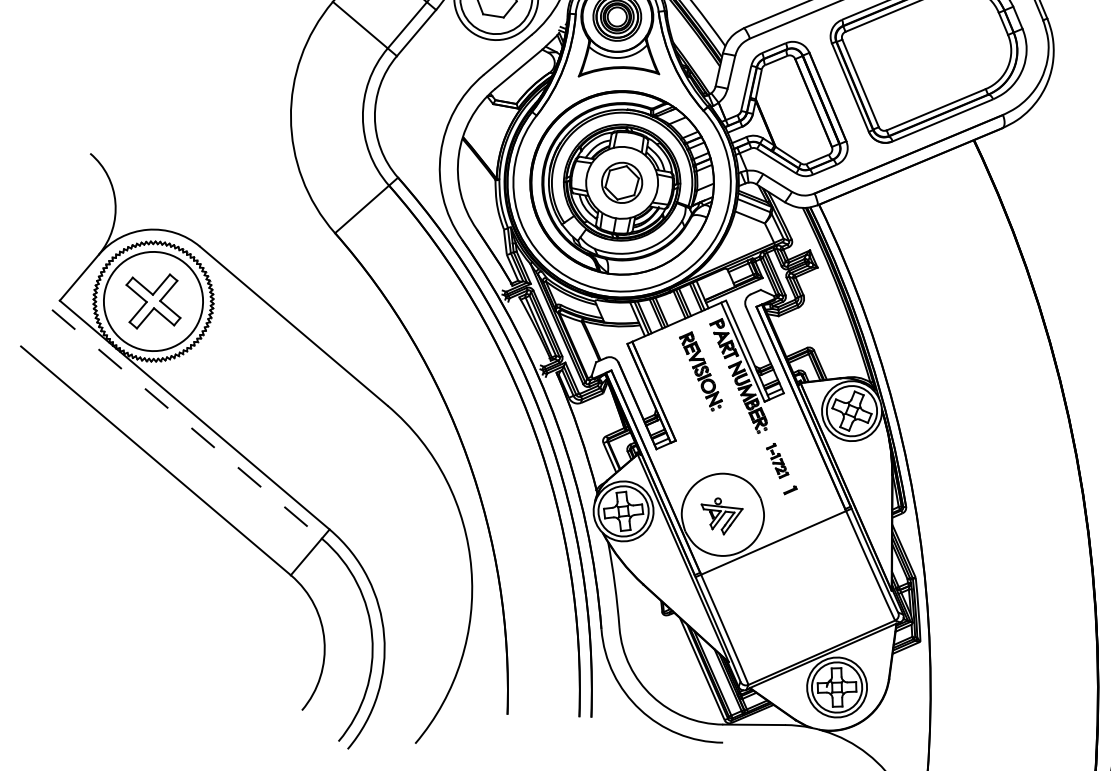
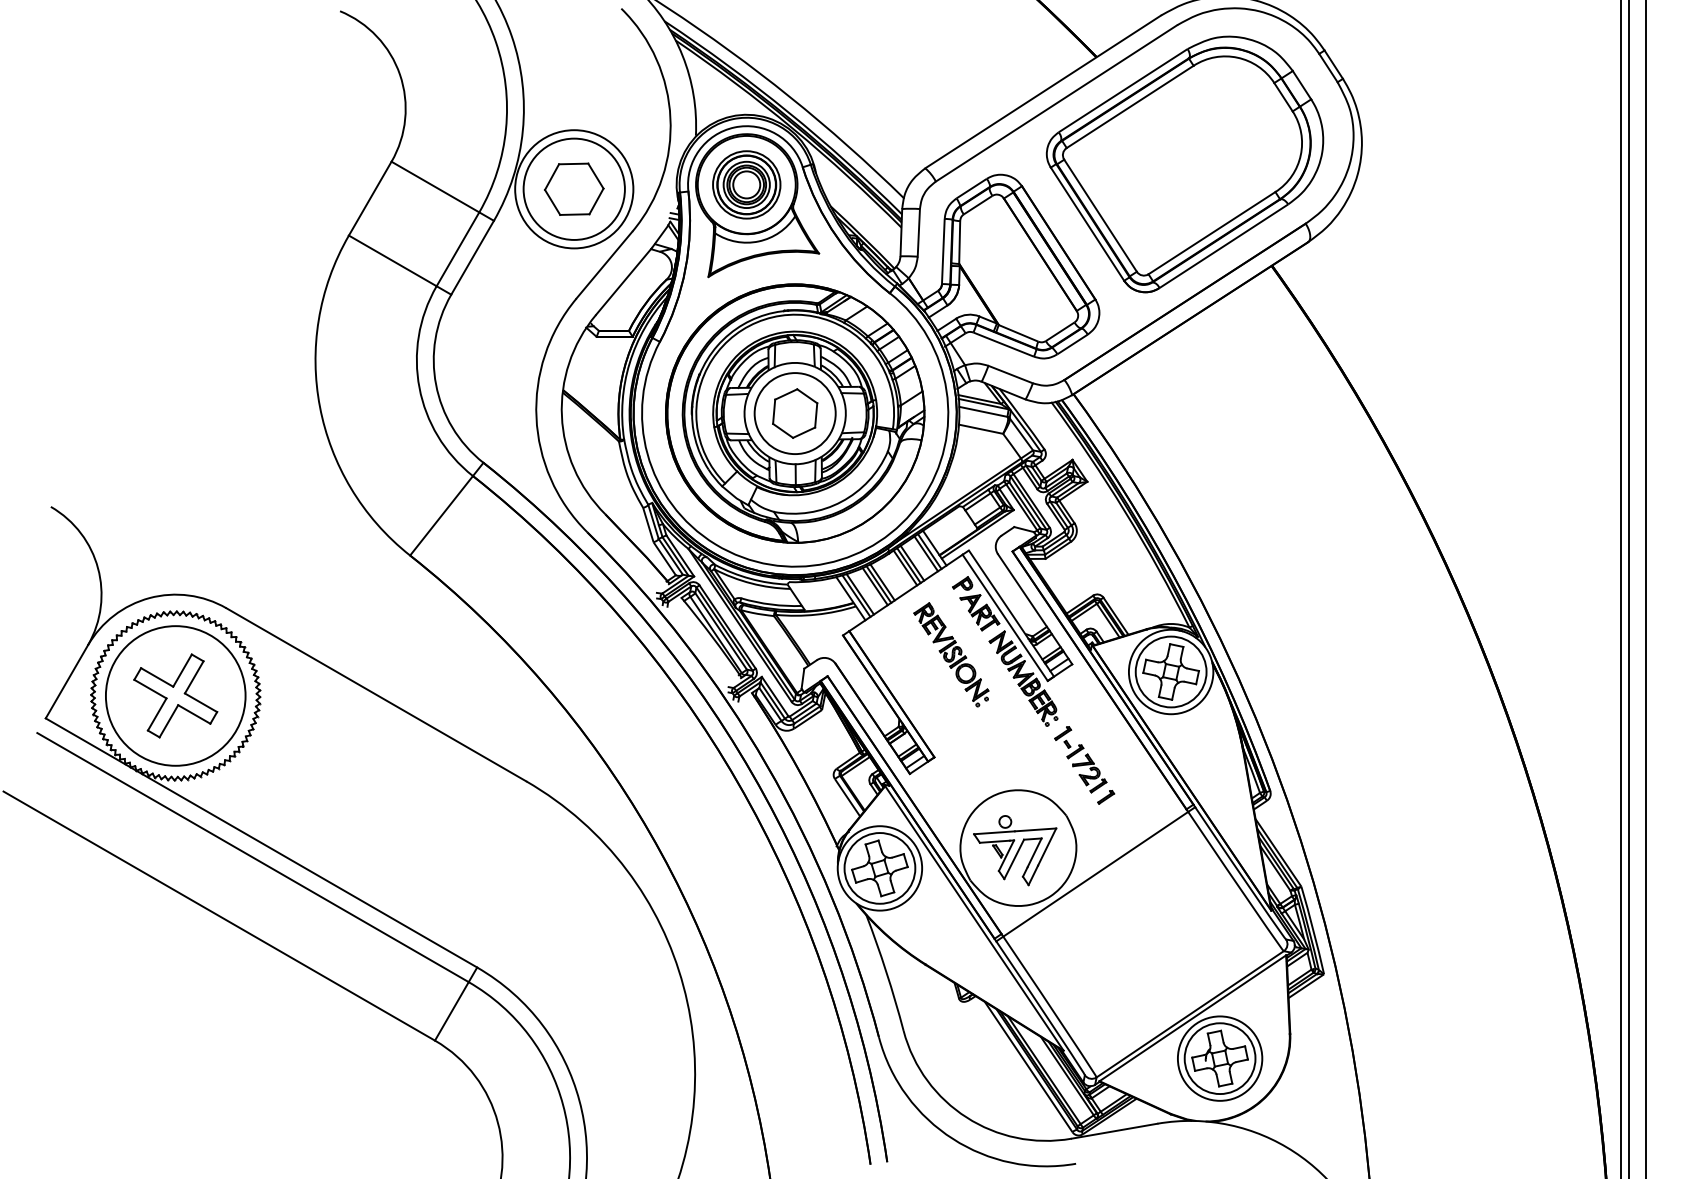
circle: (621, 182) -> (794, 413), size x1.43
line: (187, 424) -> (253, 857), dashed -> solid
part: (777, 460) -> (1080, 759), size x1.43
part: (720, 516) -> (1015, 850), size x1.43

